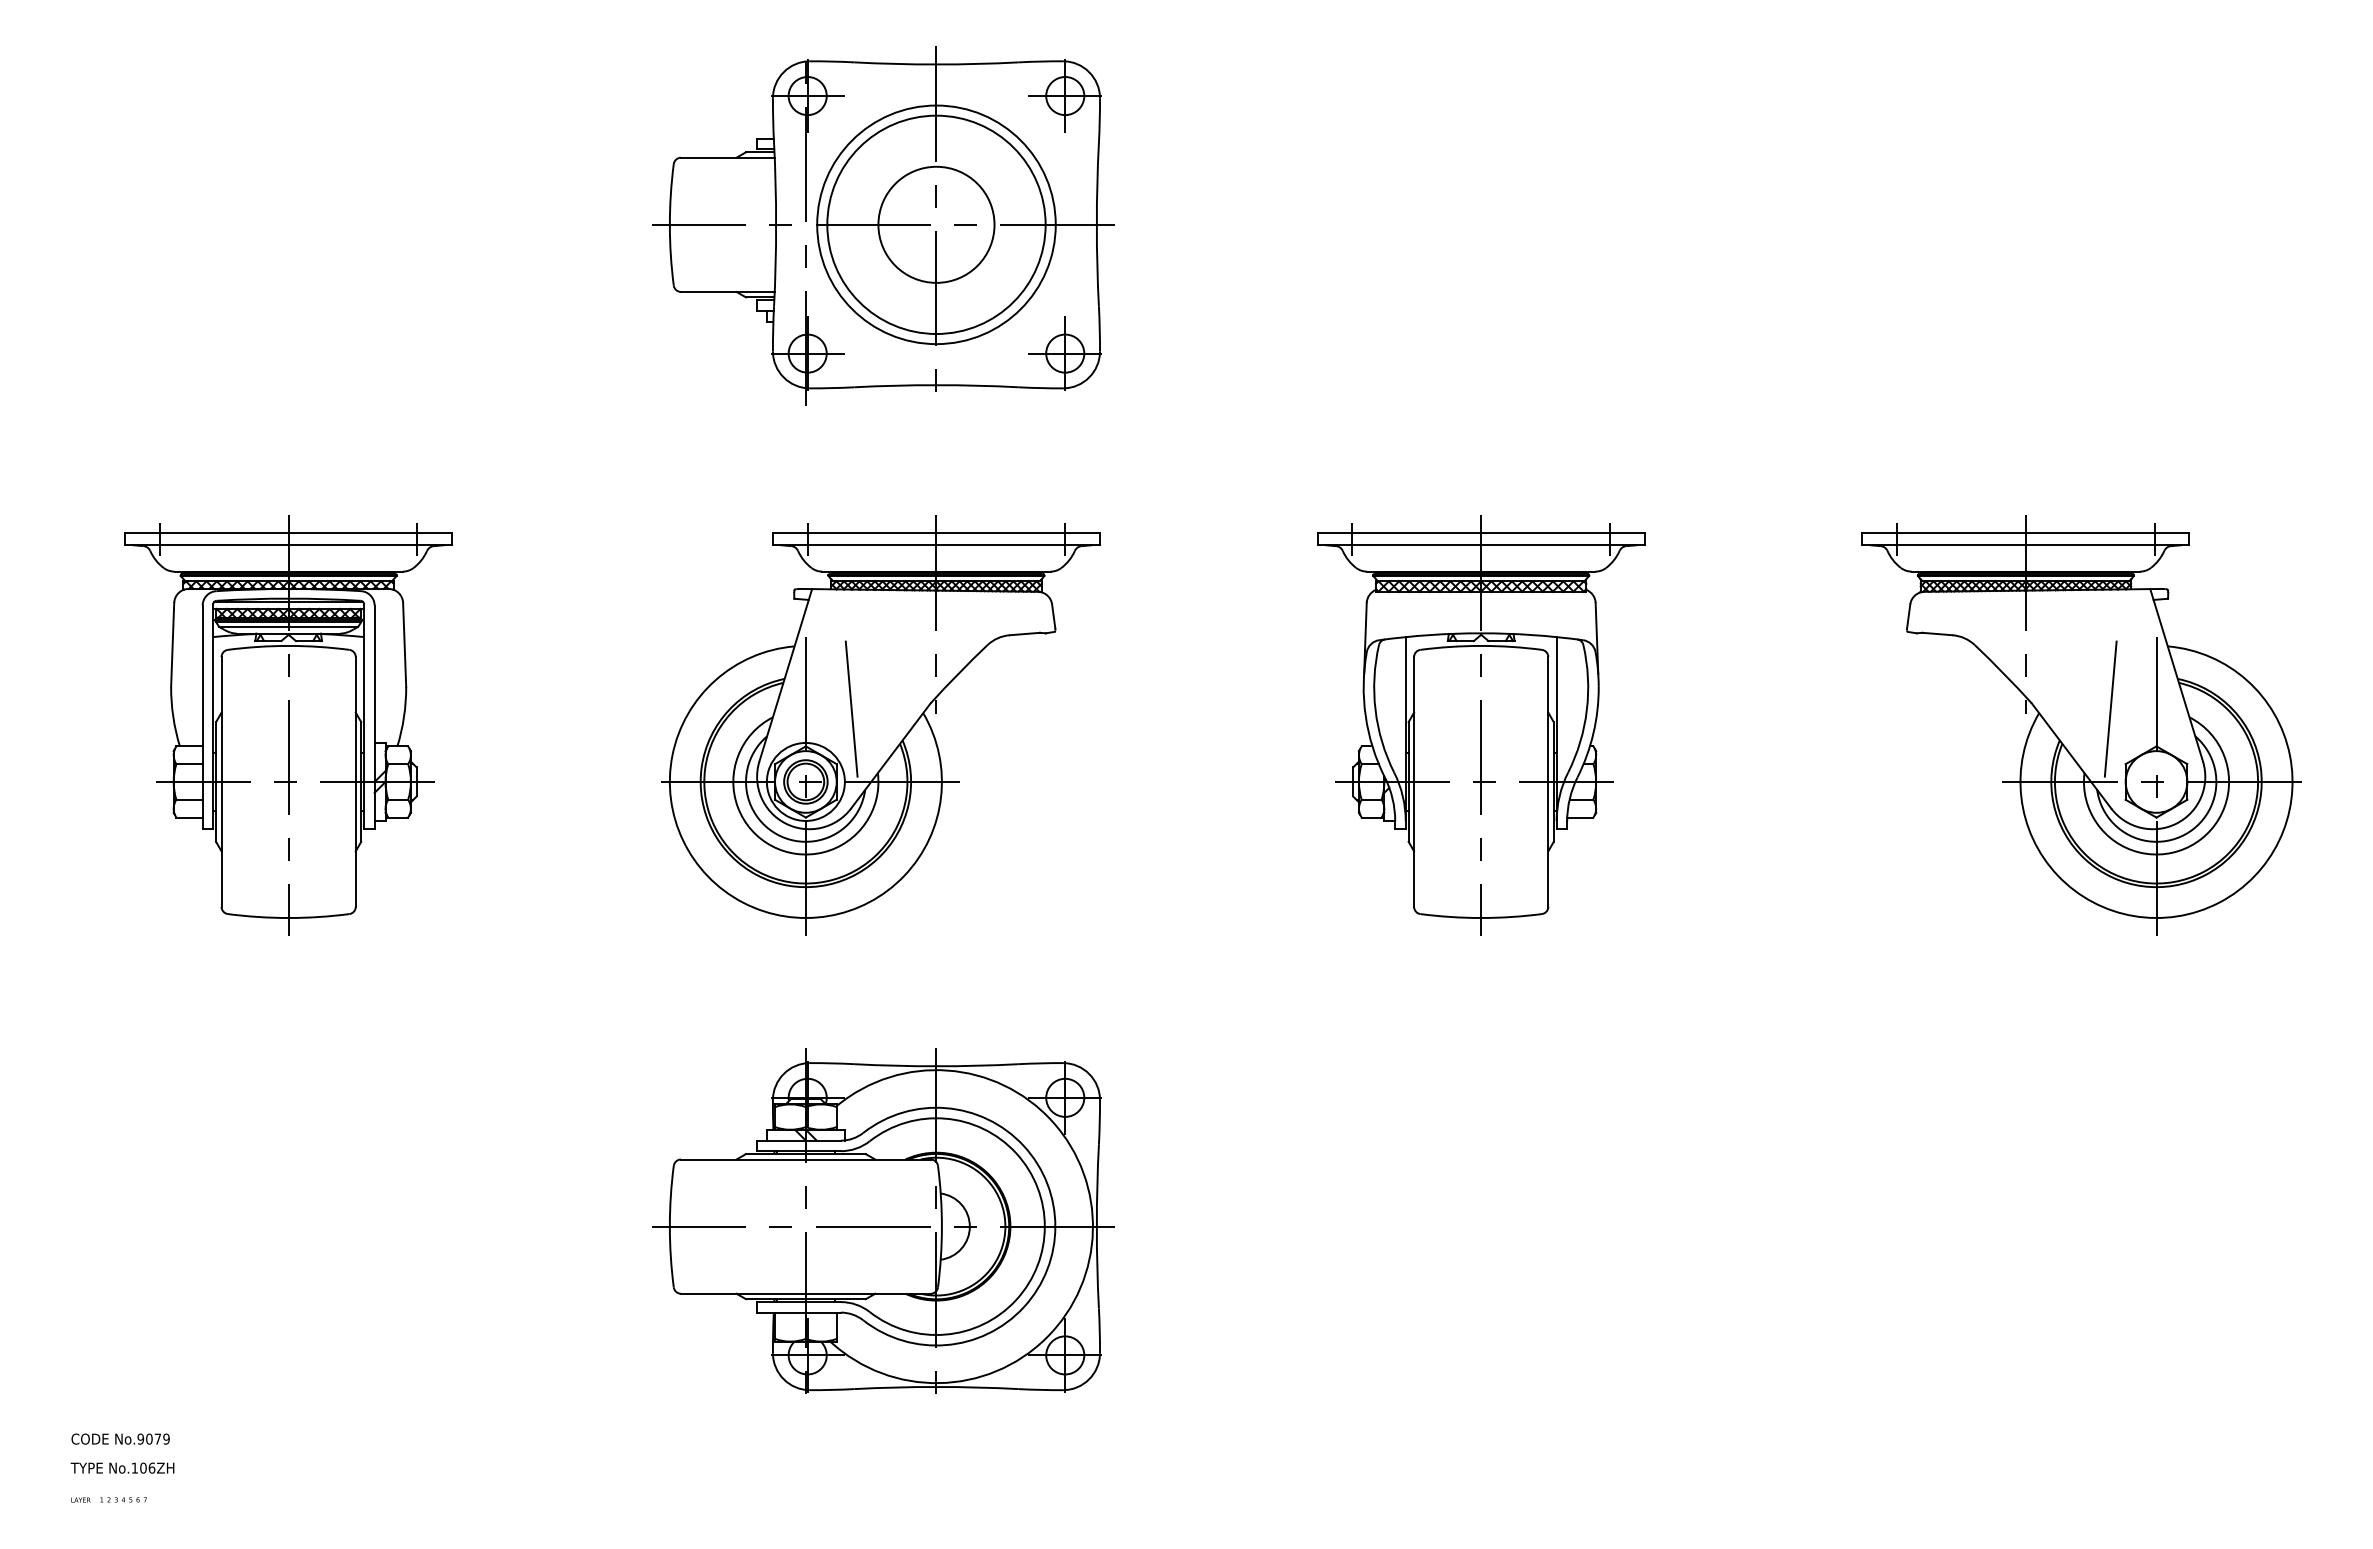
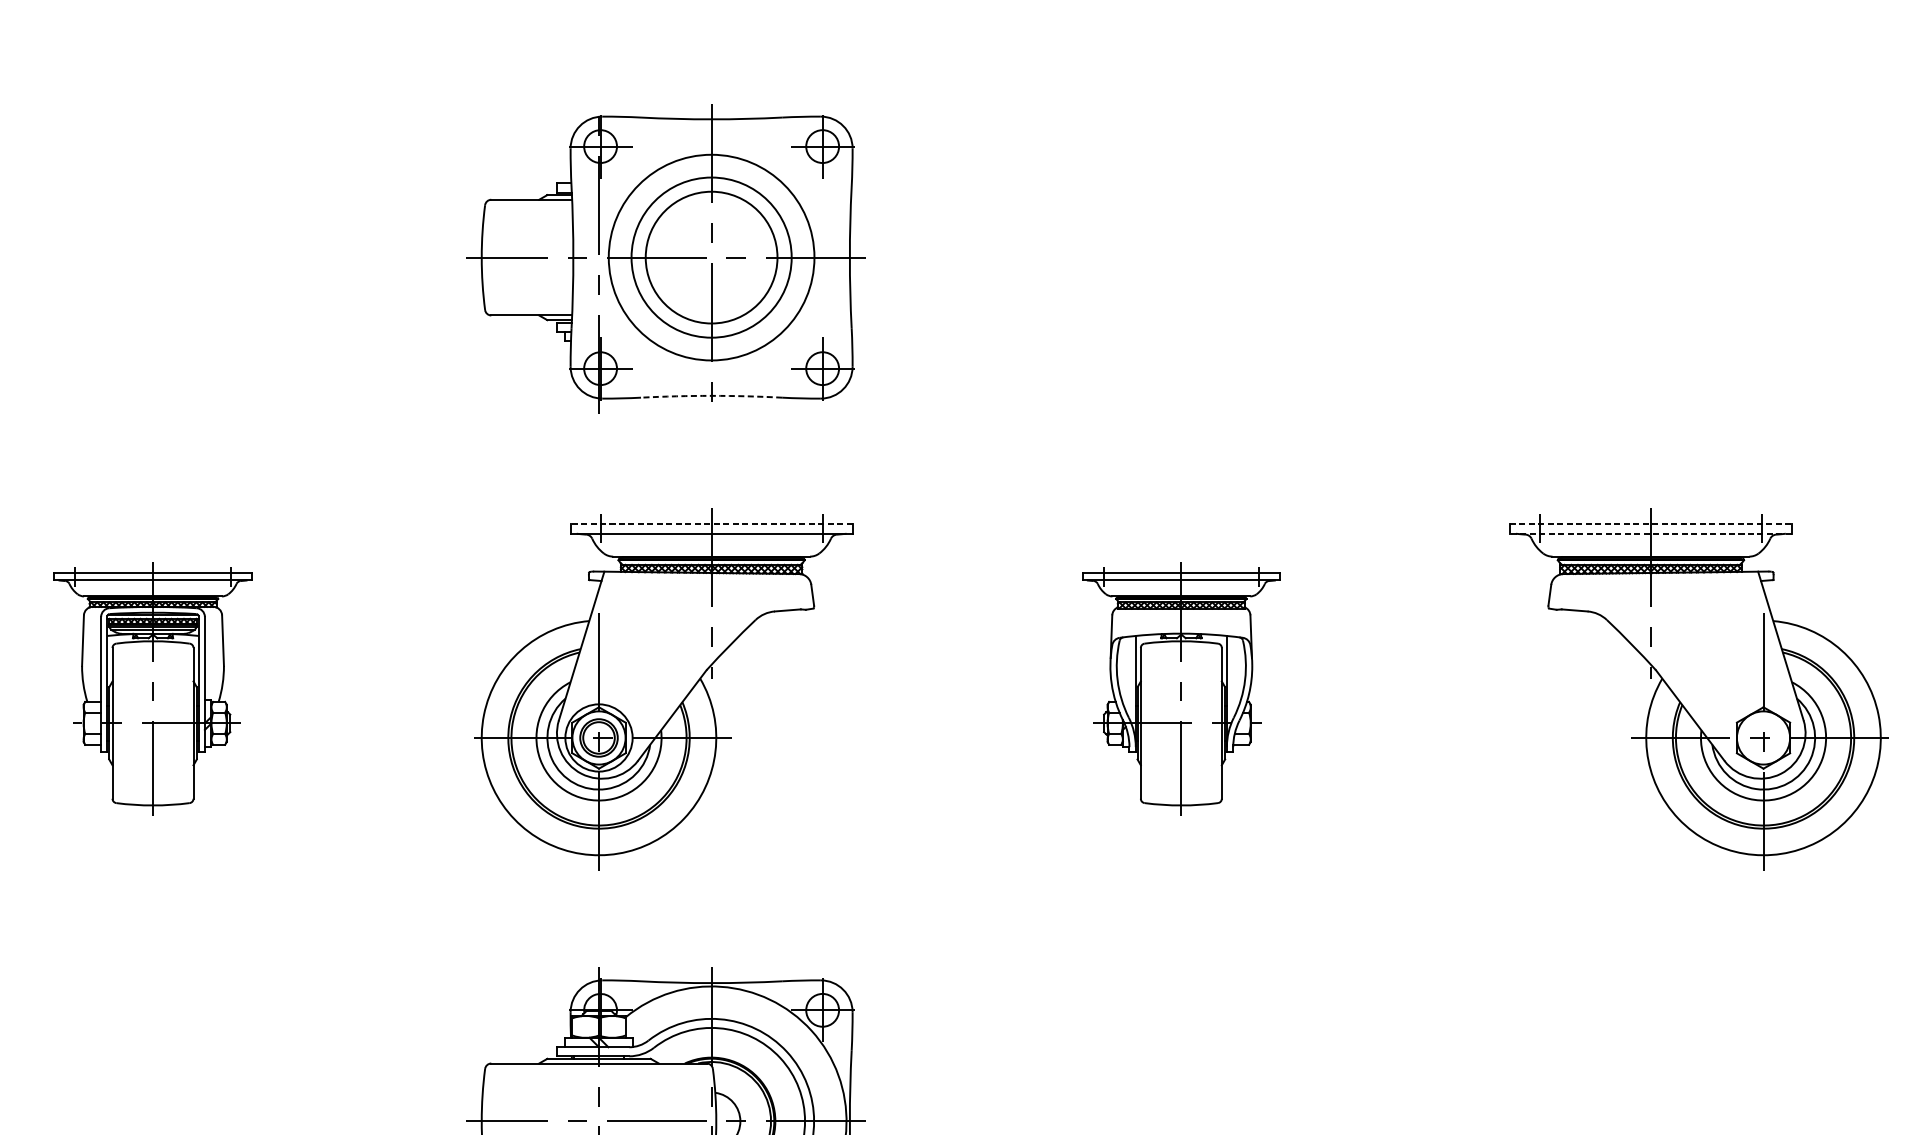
circle: (936, 224) -> (711, 257), size x0.7
circle: (936, 224) -> (711, 257), size x1.6
arc: (936, 385) -> (711, 396), solid -> dashed
line: (936, 533) -> (711, 523), solid -> dashed
line: (2025, 533) -> (1650, 523), solid -> dashed
line: (2025, 545) -> (1650, 534), solid -> dashed
line: (851, 708) -> (638, 674), removed
line: (2110, 708) -> (1723, 674), removed
part: (288, 725) -> (152, 689), size x0.7
part: (1481, 725) -> (1181, 689), size x0.7

